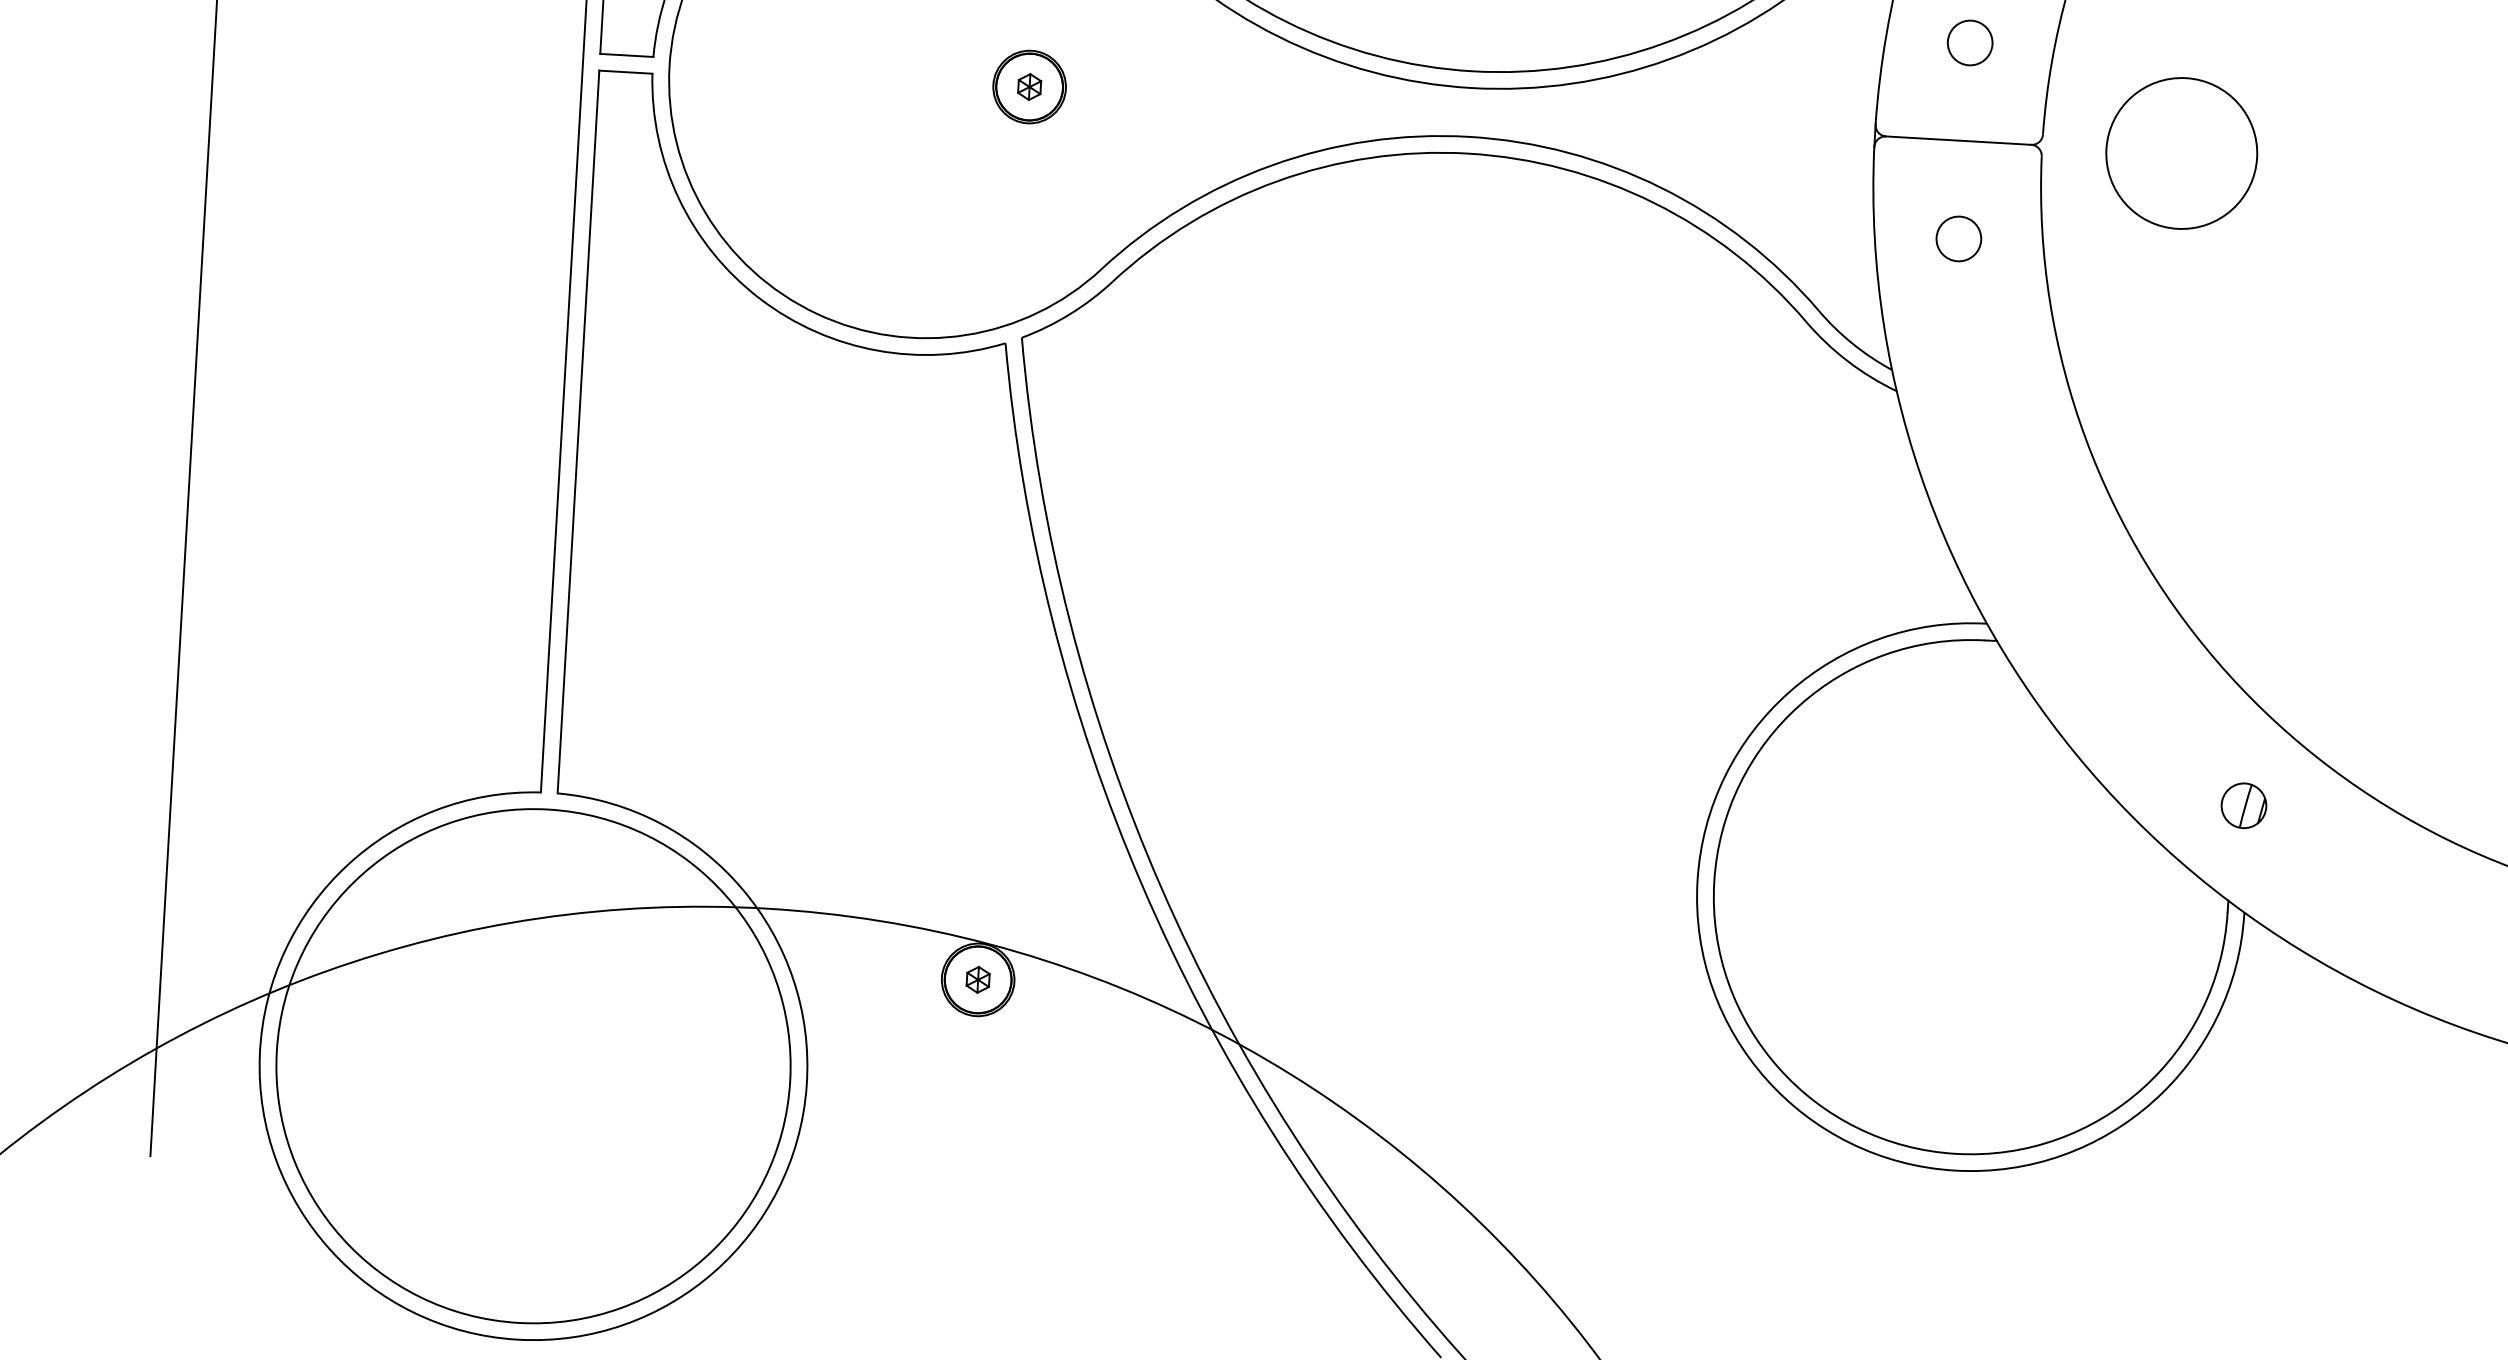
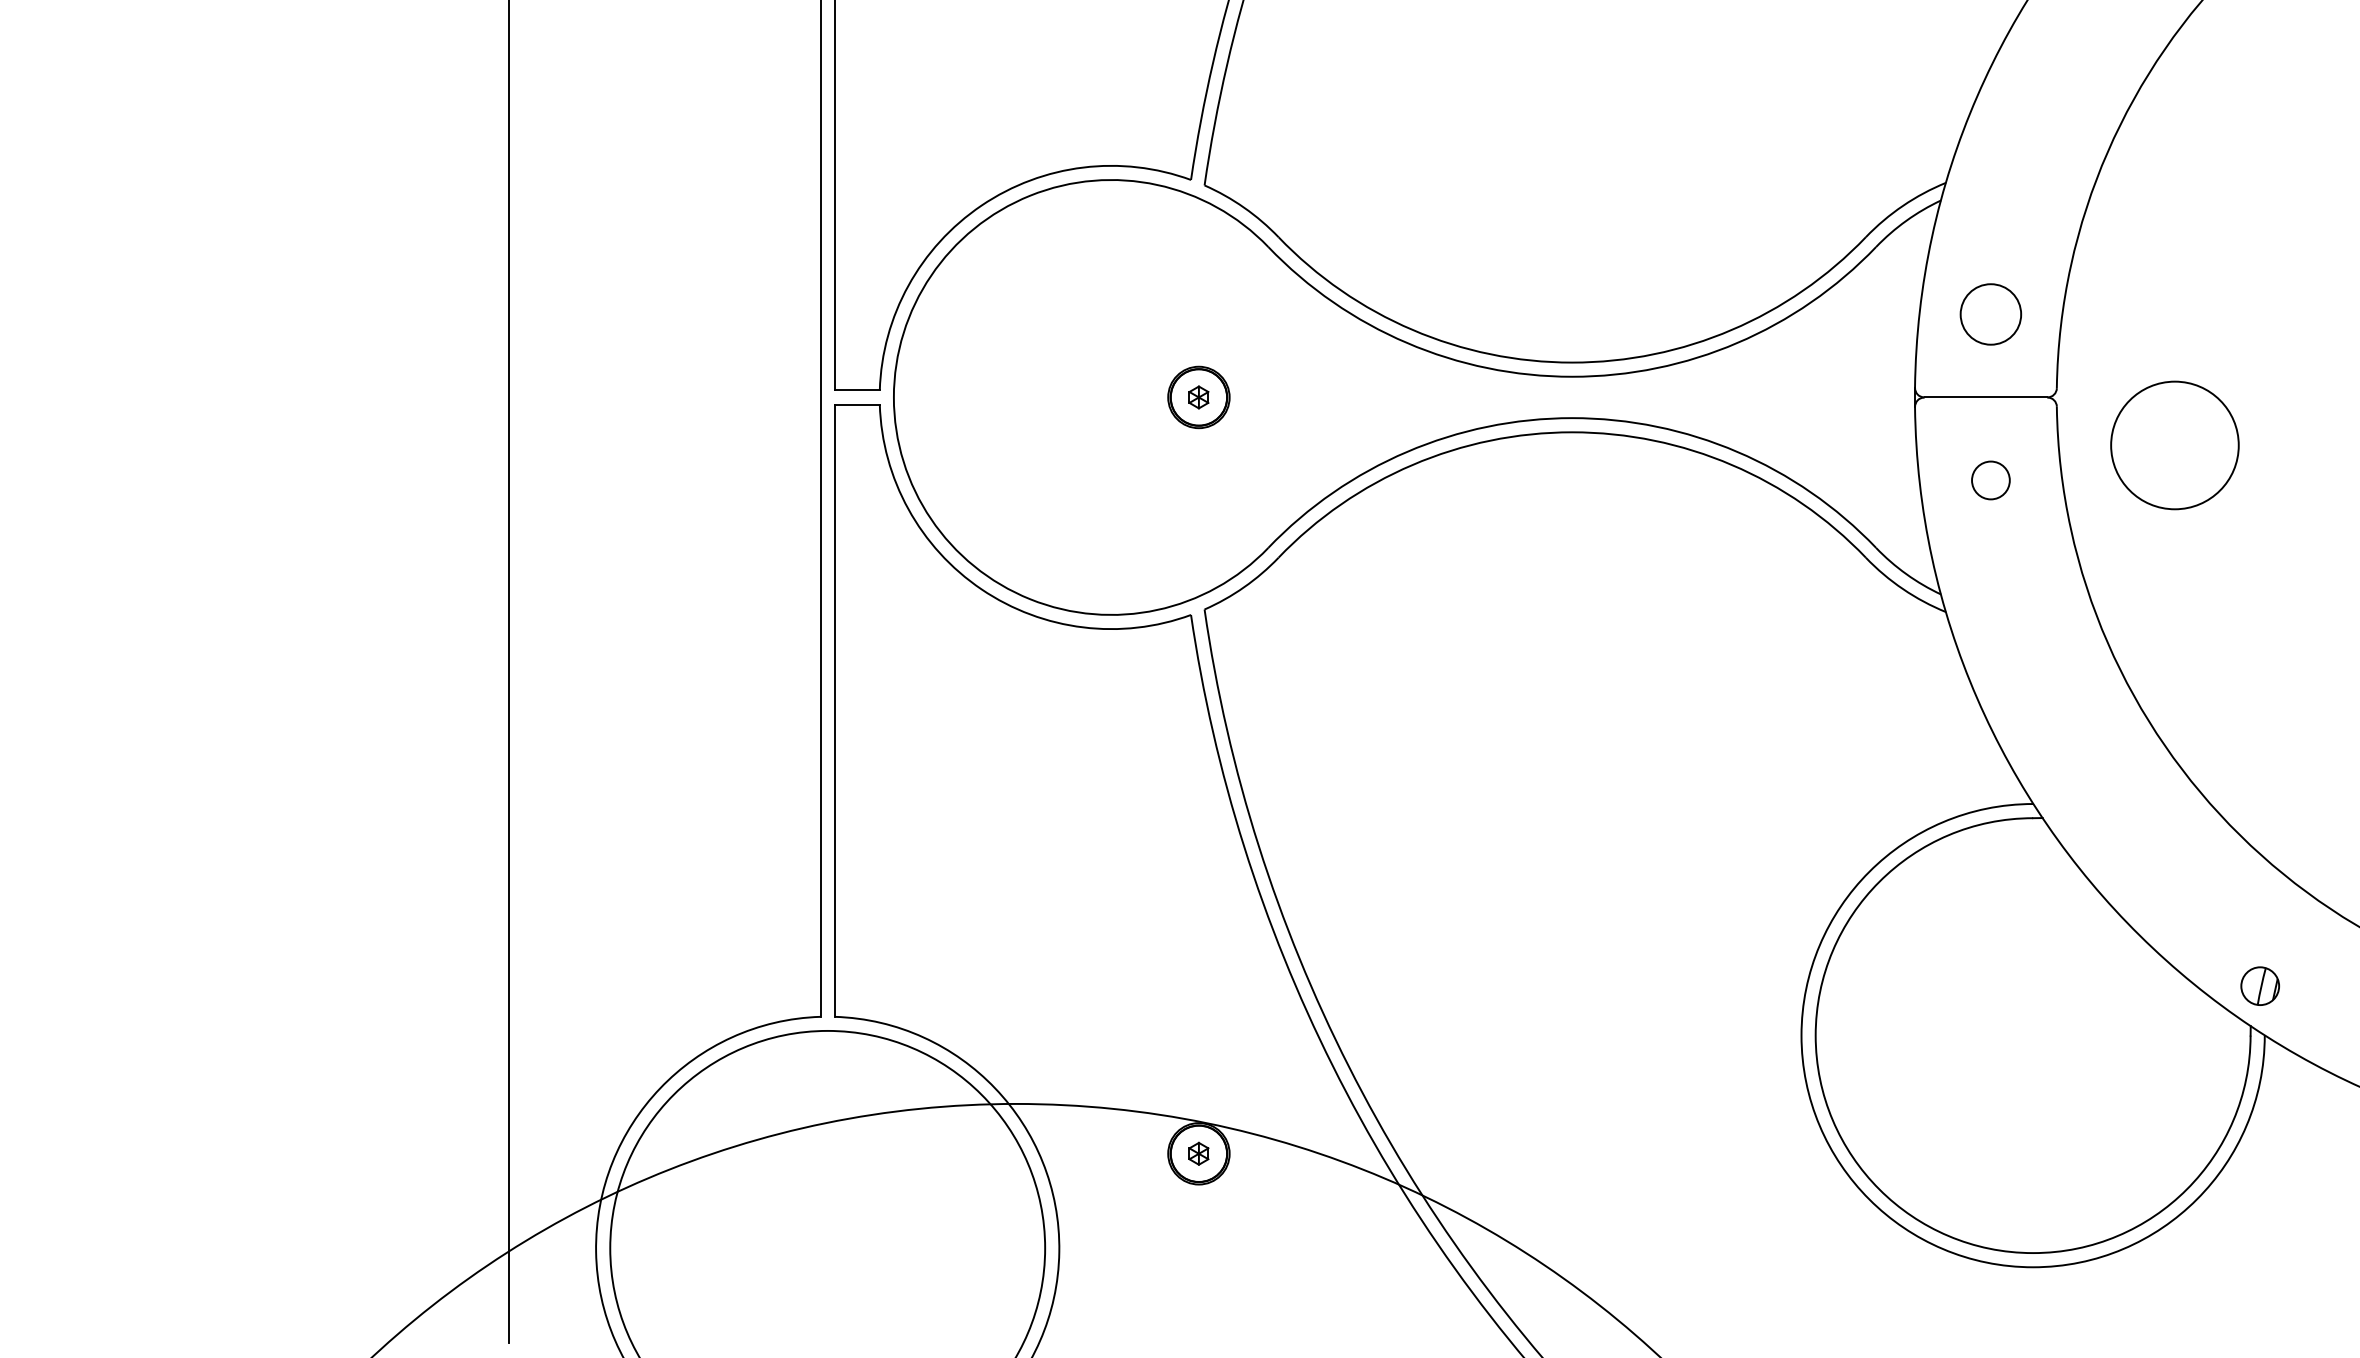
circle: (1969, 43) -> (1990, 314), size x1.6
circle: (2181, 153) -> (2174, 445), moved
part: (2243, 804) -> (2259, 985), moved

